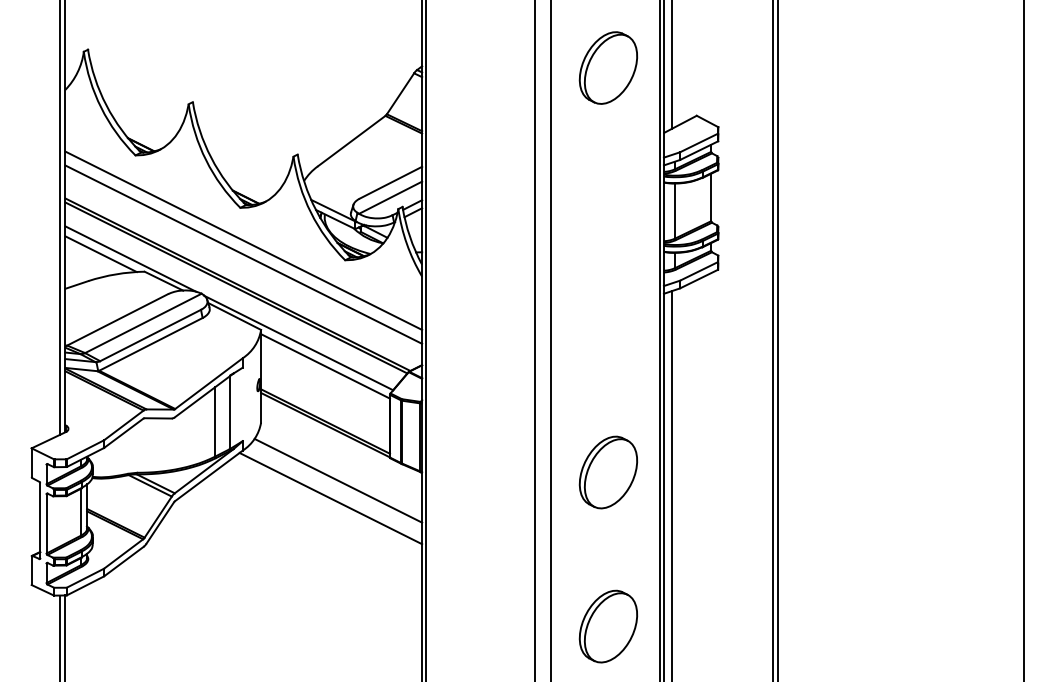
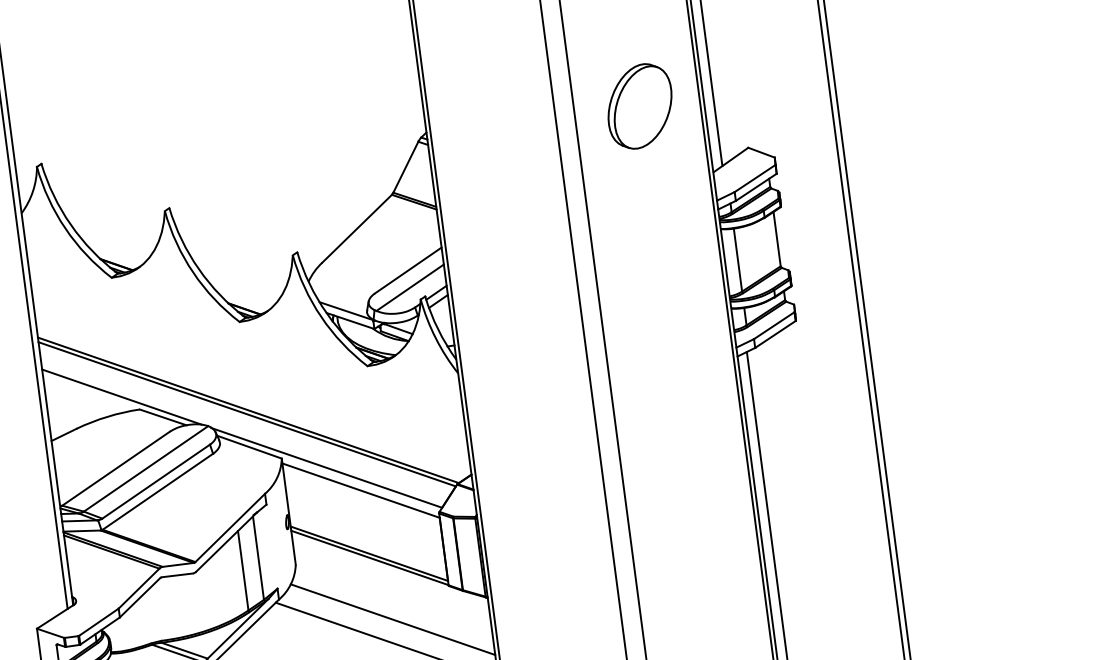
line: (243, 240) -> (248, 358), removed
line: (100, 254) -> (86, 396), removed
line: (243, 254) -> (250, 374), removed
part: (608, 472) -> (701, 569), removed

